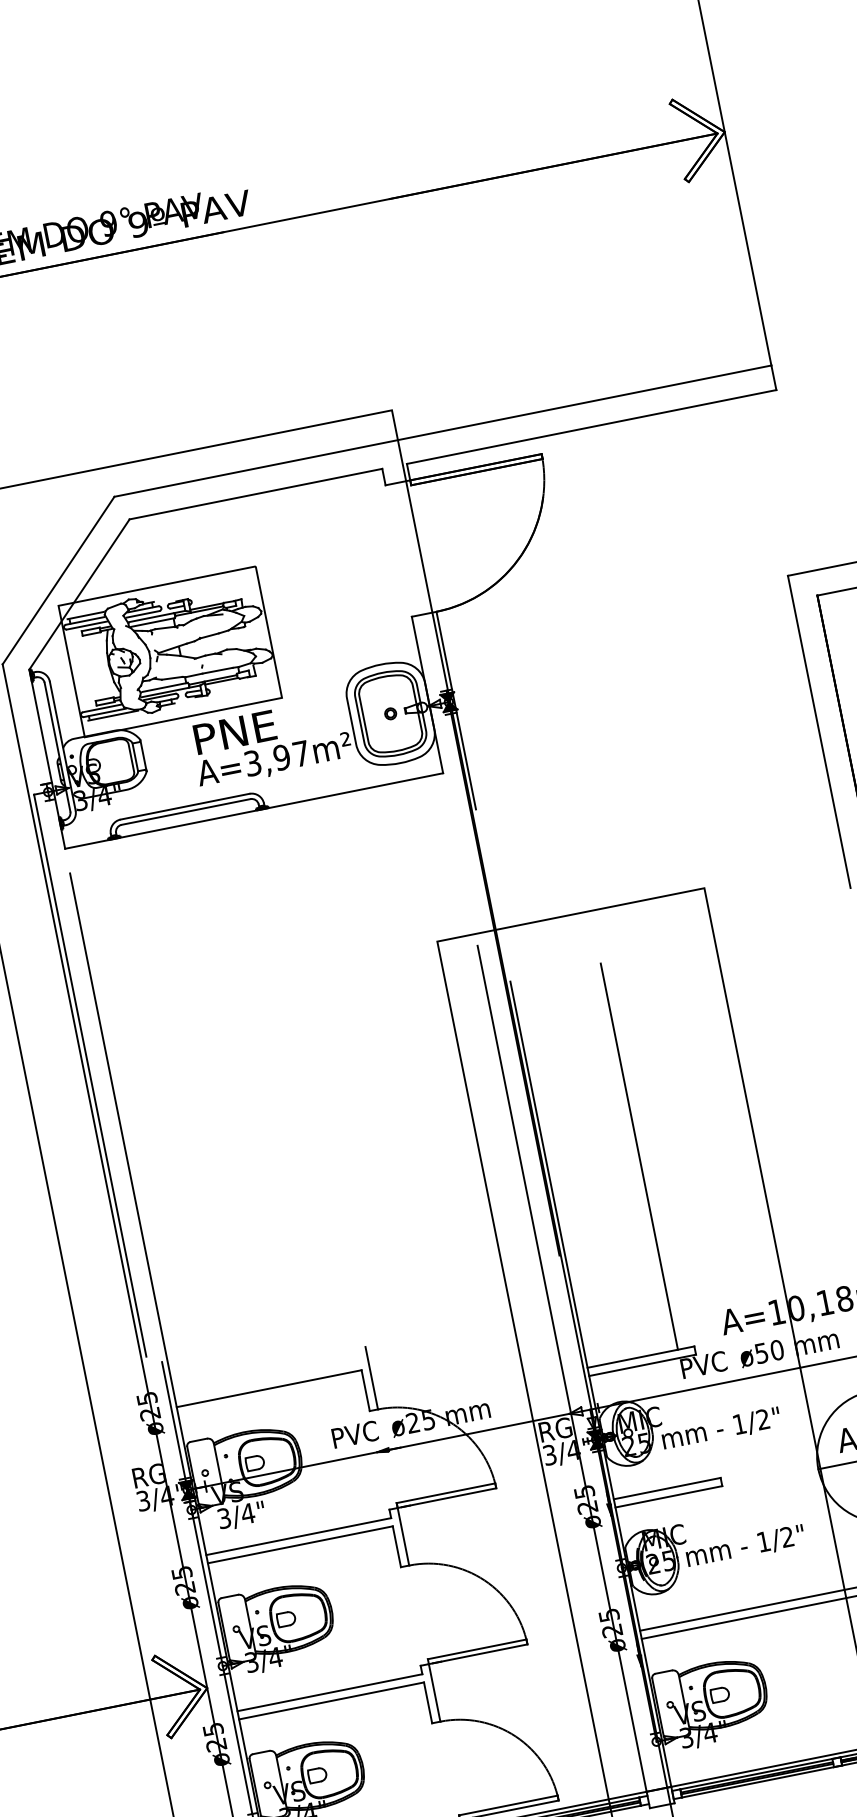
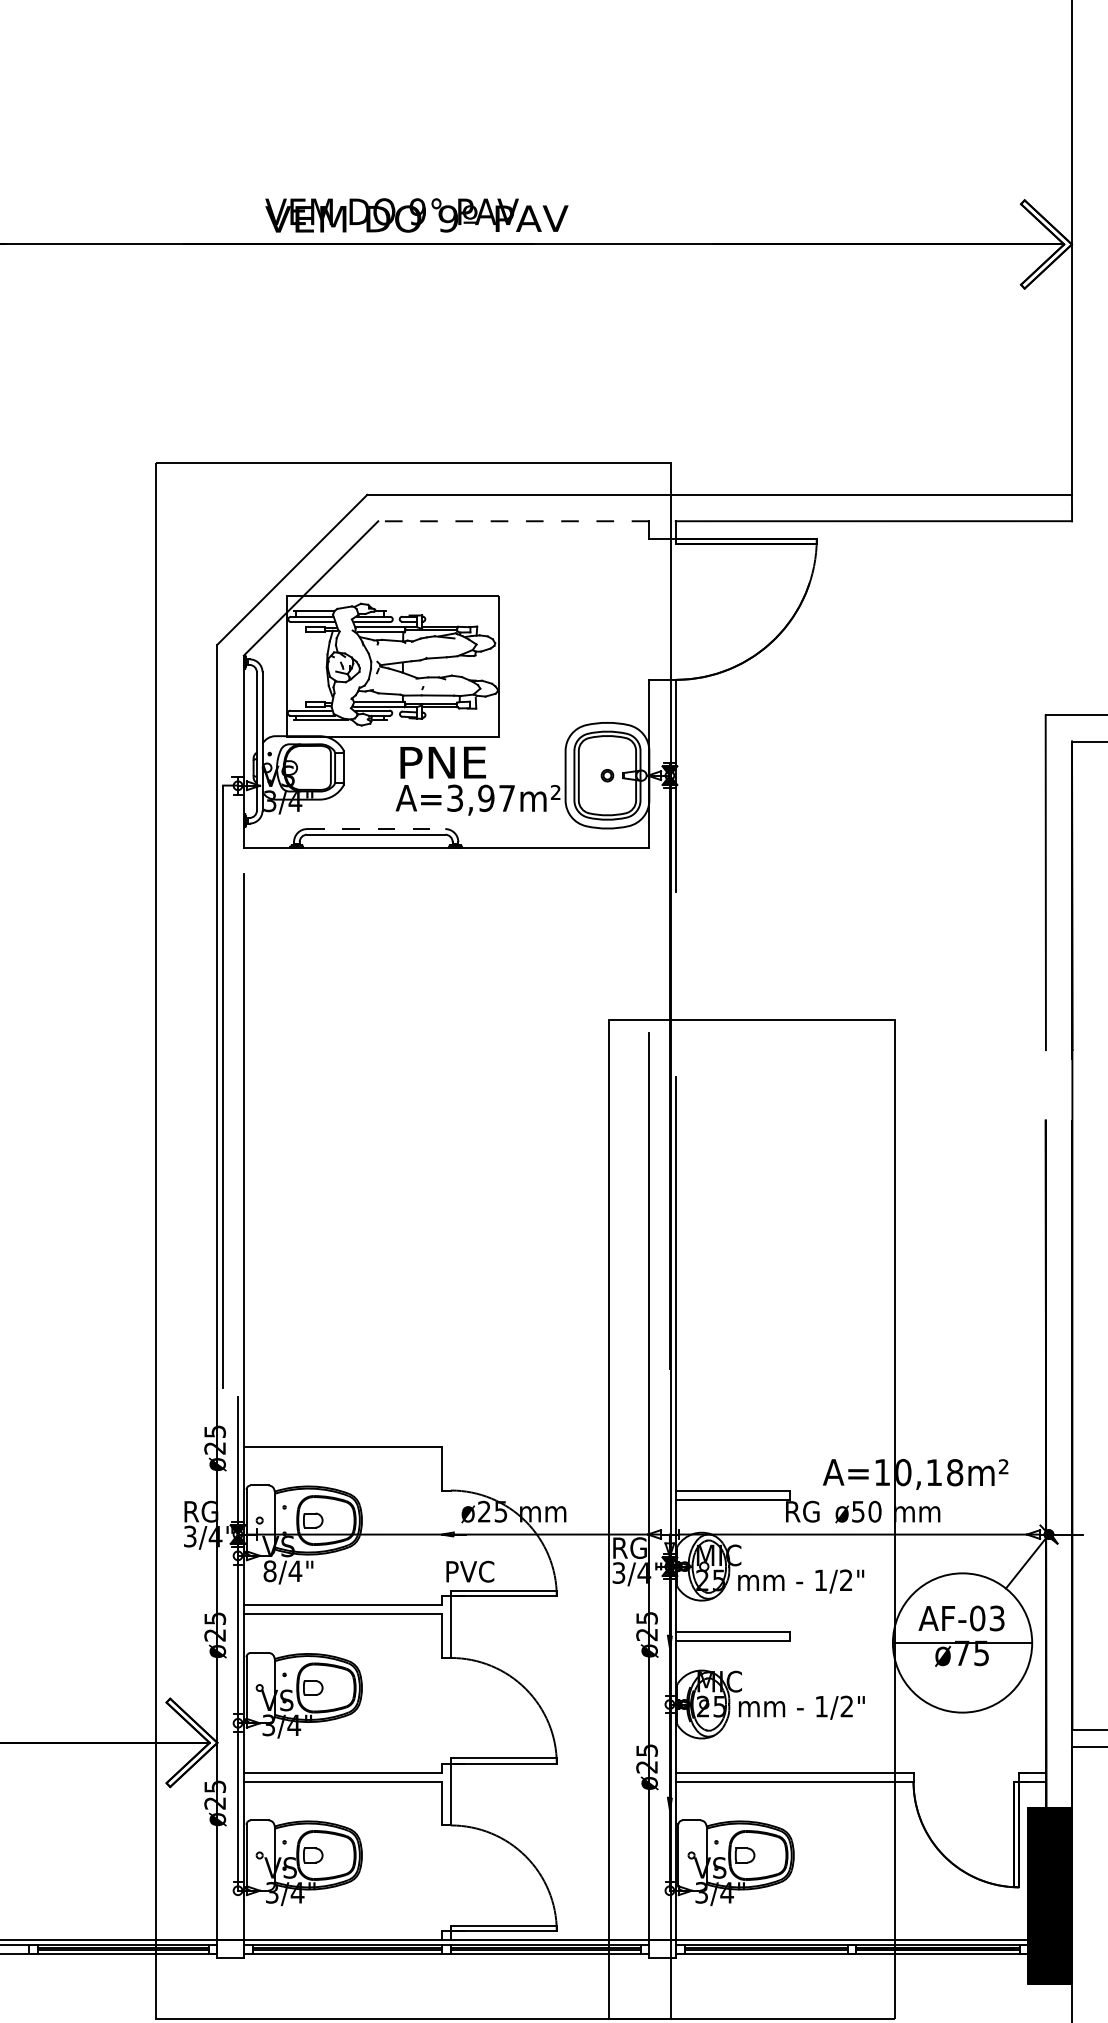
line: (255, 494) -> (513, 521), solid -> dashed
line: (185, 807) -> (376, 829), solid -> dashed
line: (639, 1156) -> (772, 1283), removed
text: (703, 1364) -> (796, 1511), PVC -> RG
line: (372, 1377) -> (451, 1456), removed
text: (355, 1434) -> (470, 1571), moved
text: (223, 1518) -> (269, 1571), 3/4" -> 8/4"

